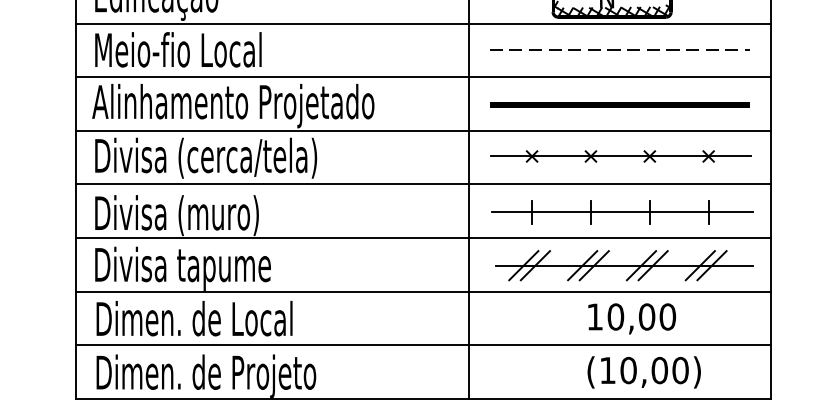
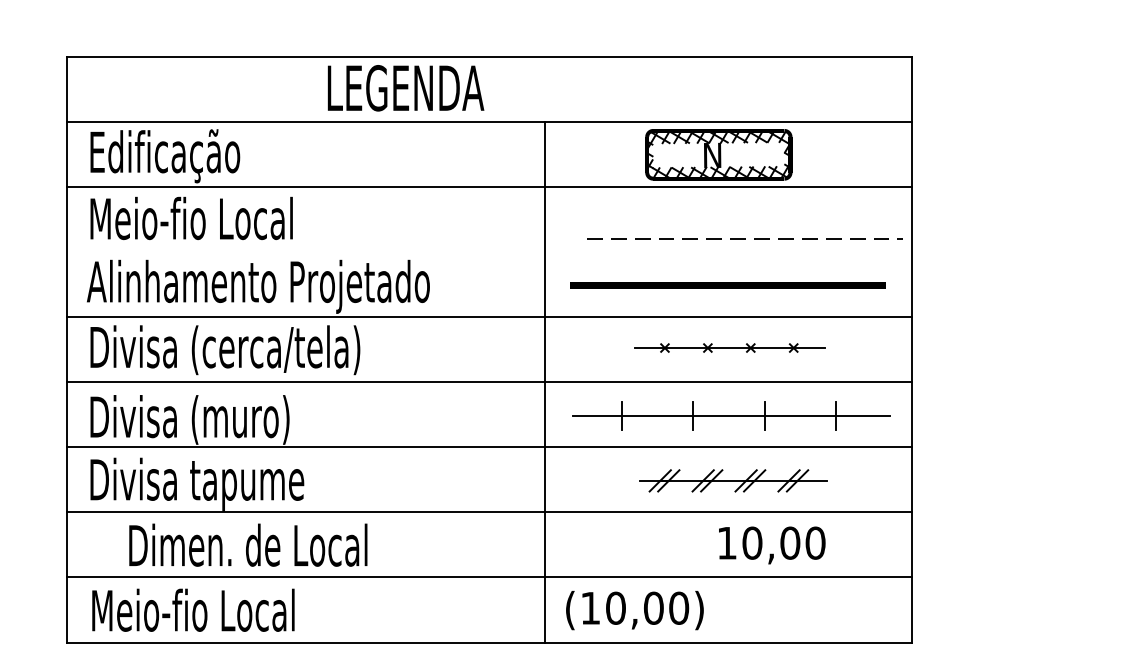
line: (619, 49) -> (744, 238), moved
line: (423, 77) -> (489, 251), removed
part: (620, 156) -> (729, 347), size x0.6
part: (624, 265) -> (733, 480), size x0.6
text: (194, 318) -> (248, 544), moved
text: (632, 318) -> (772, 545), moved
text: (643, 372) -> (634, 610), moved
text: (207, 375) -> (227, 614), Dimen. de Projeto -> Meio-fio Local

